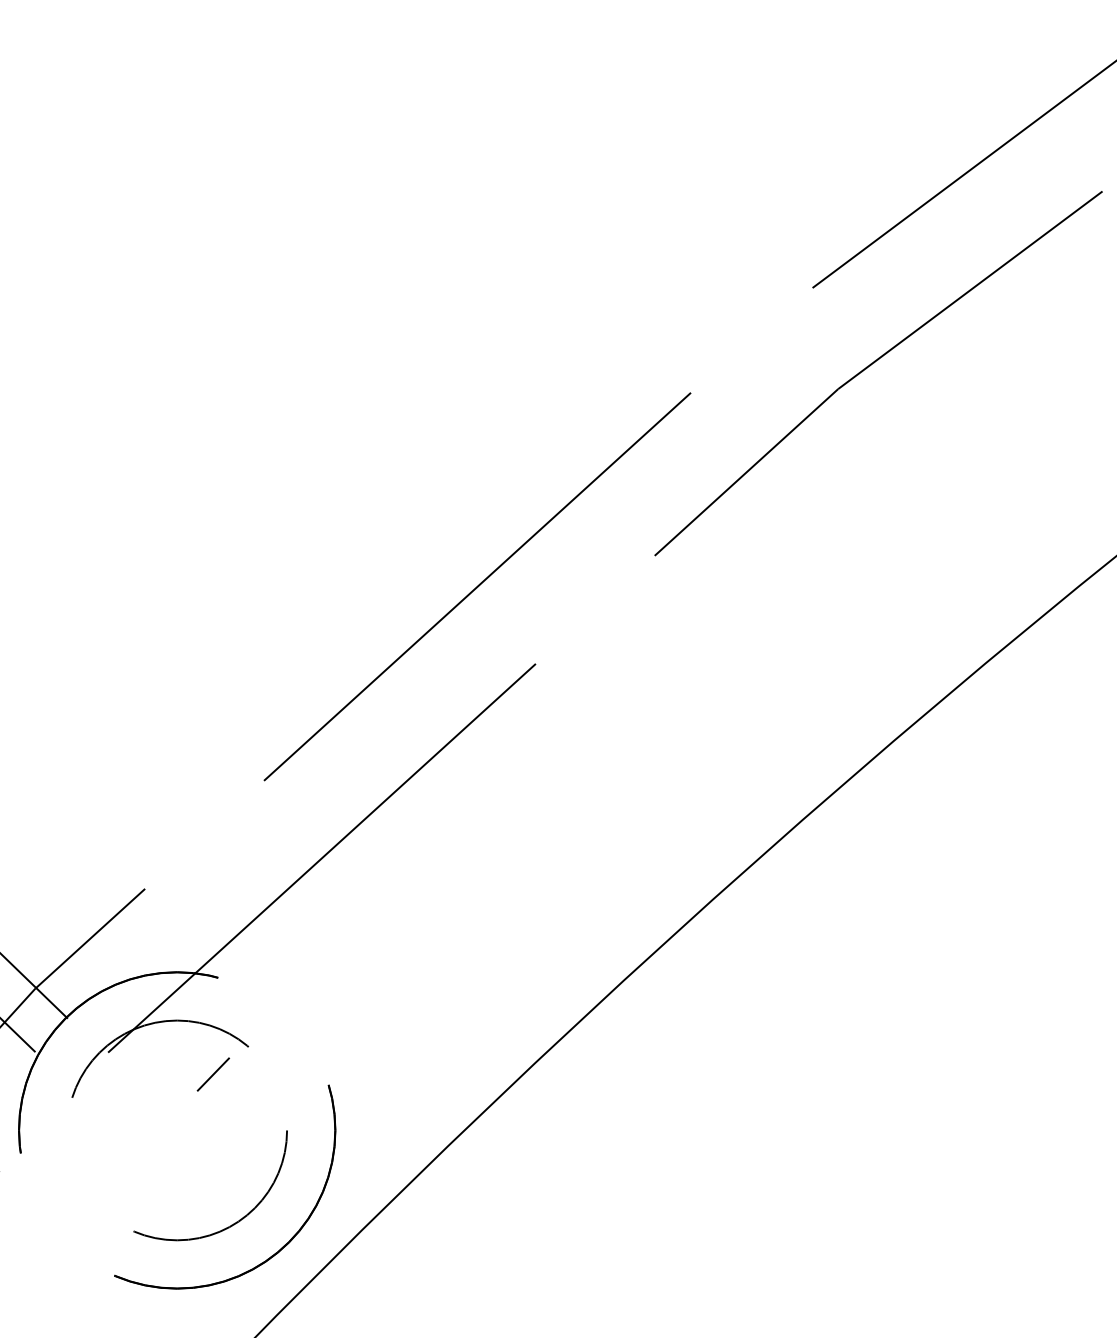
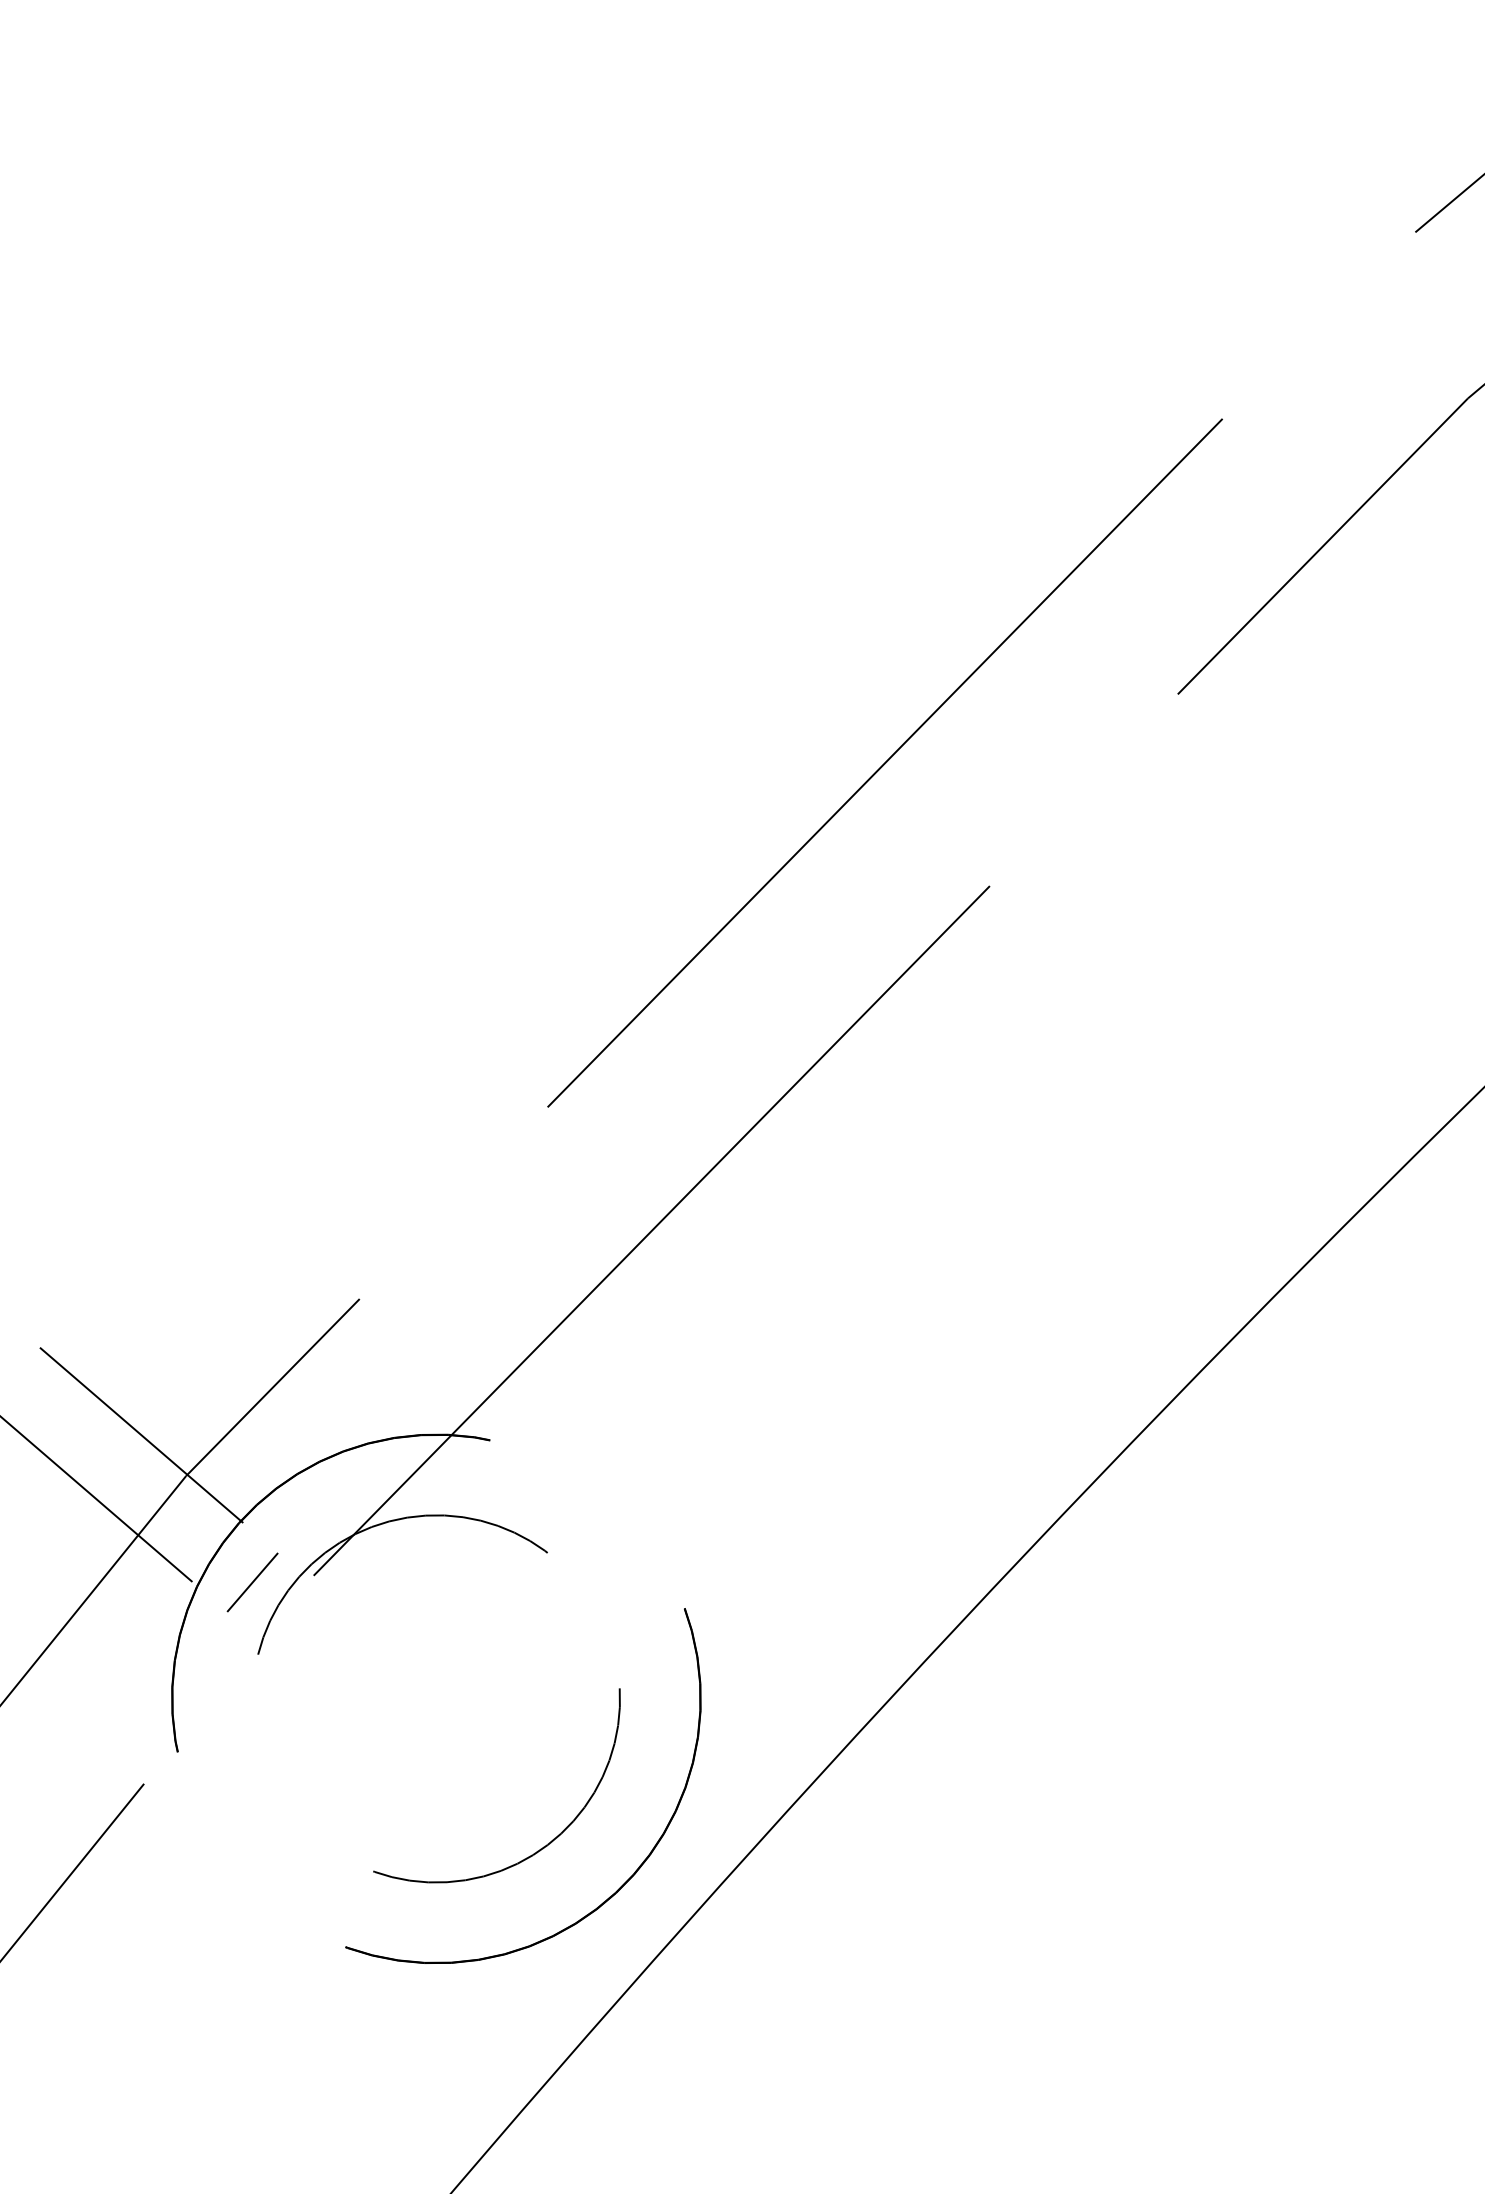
line: (212, 1074) -> (251, 1582), moved

